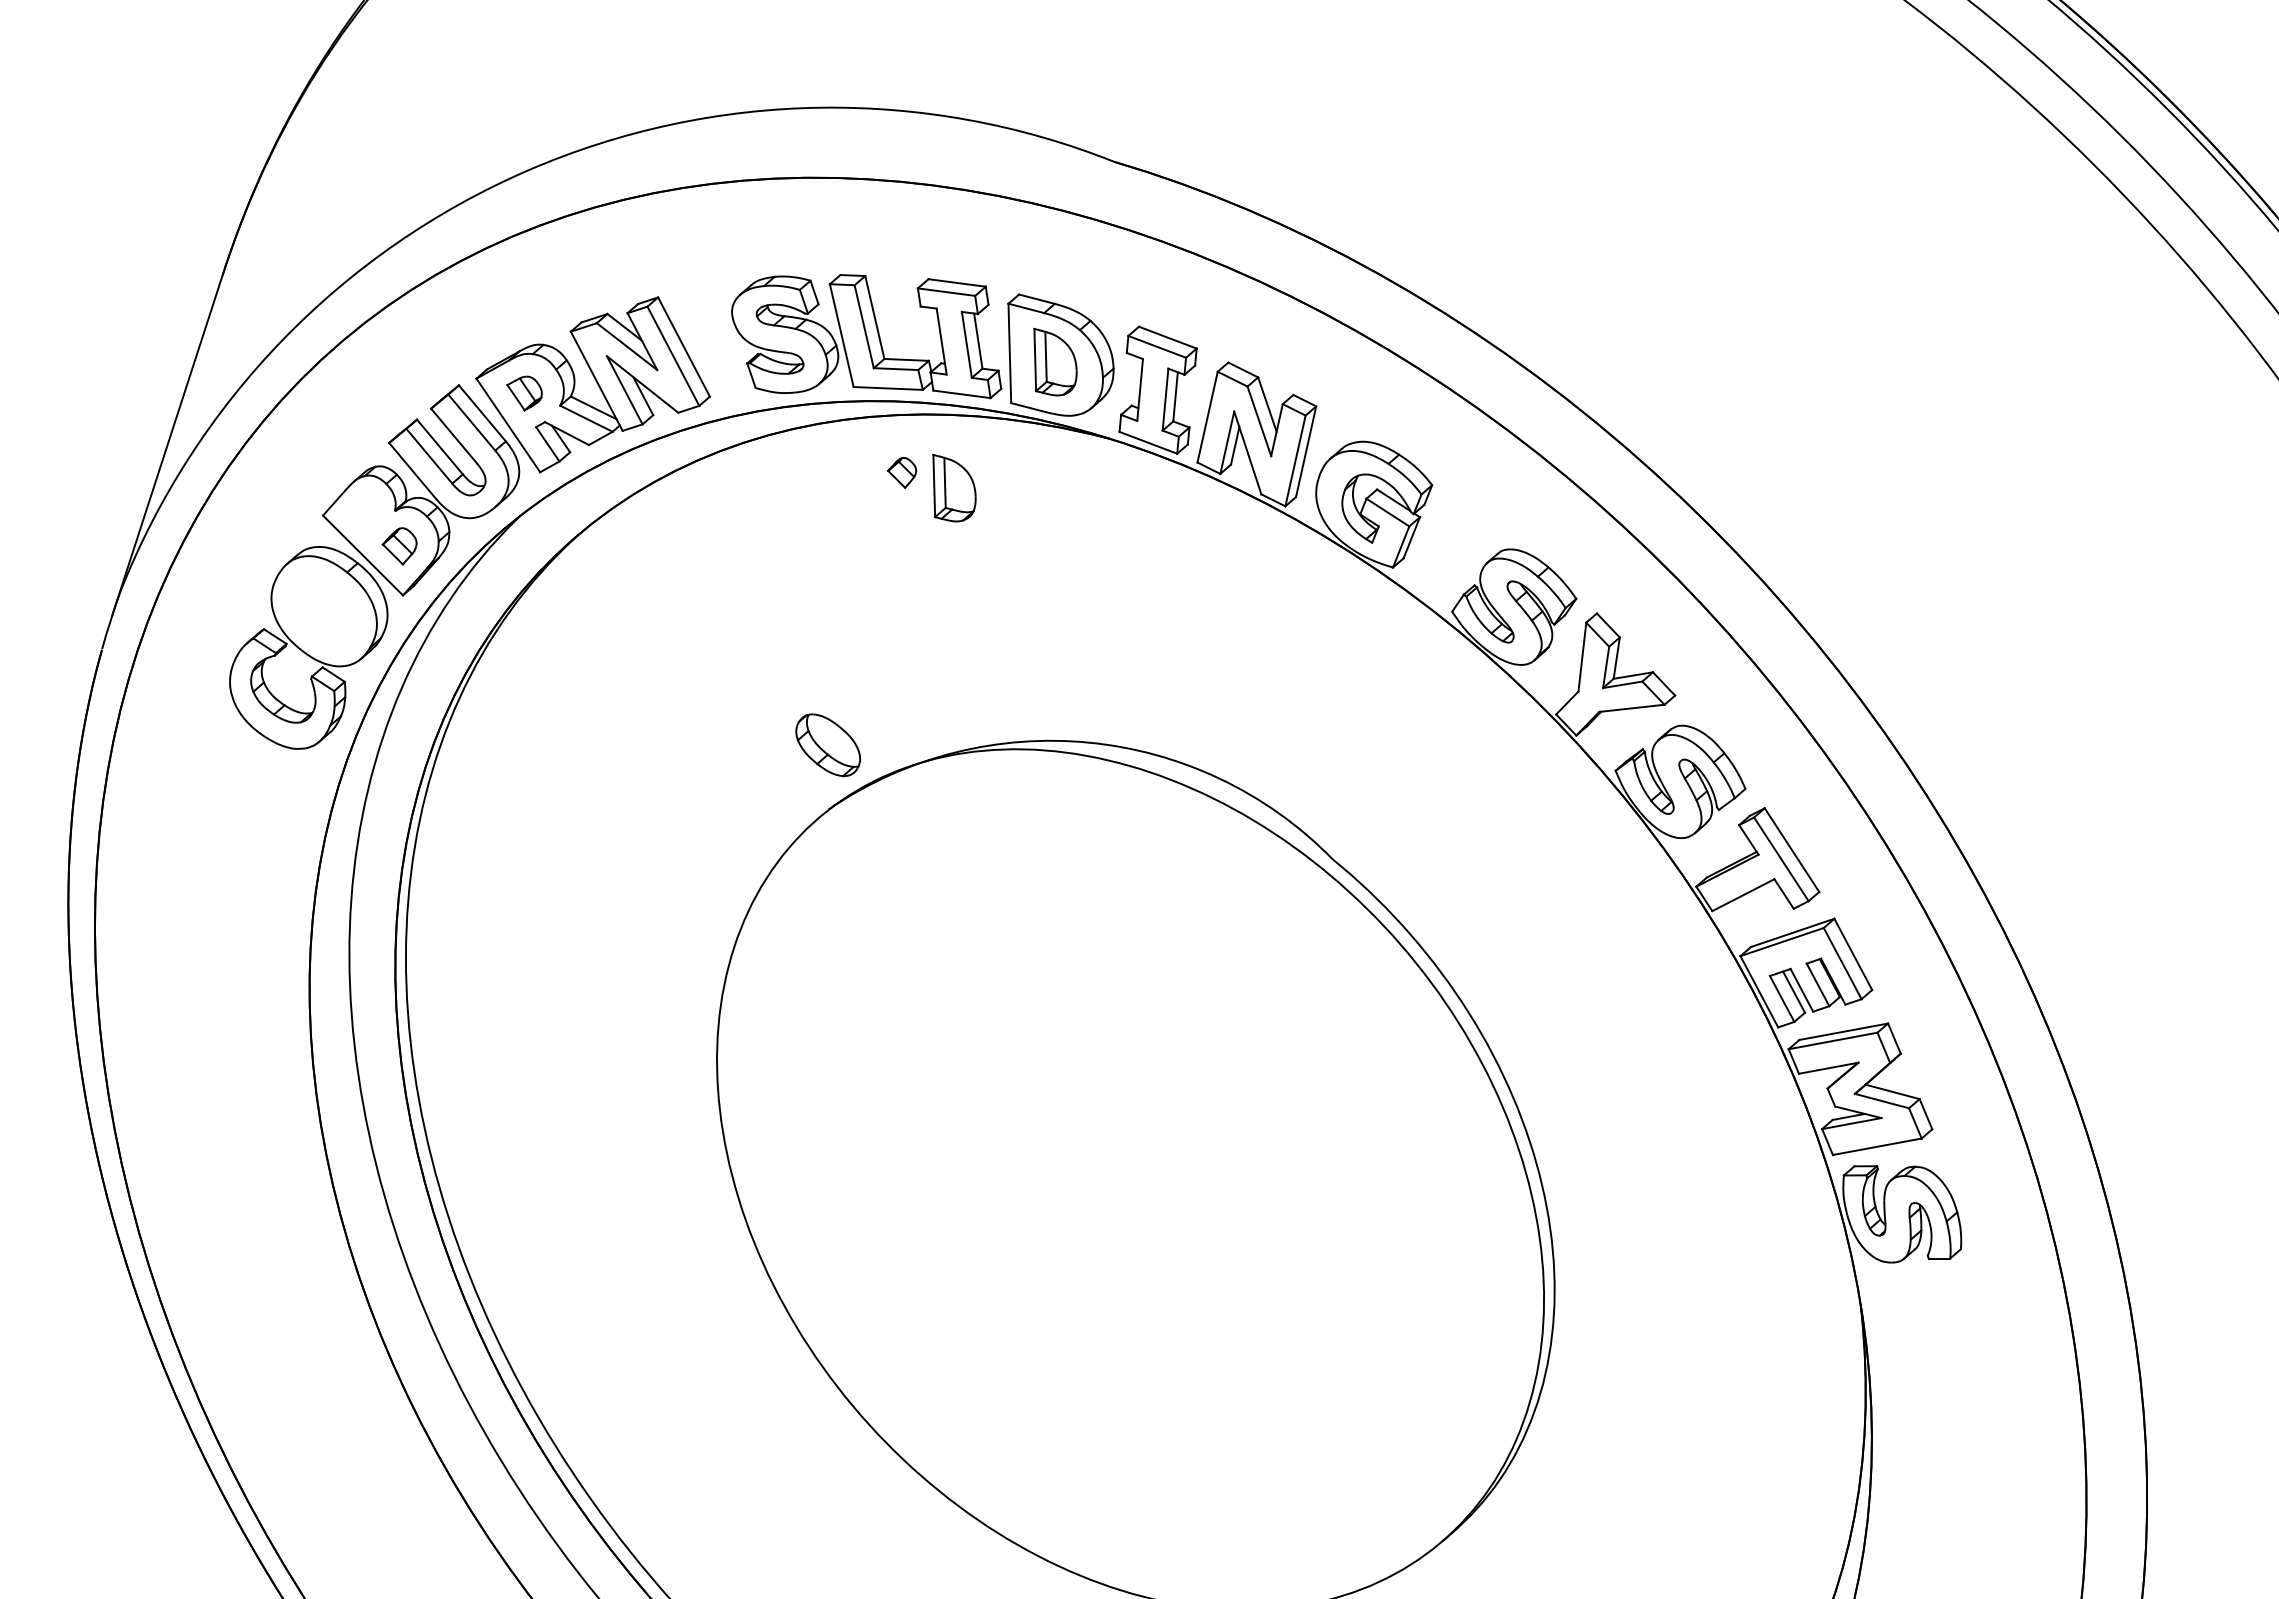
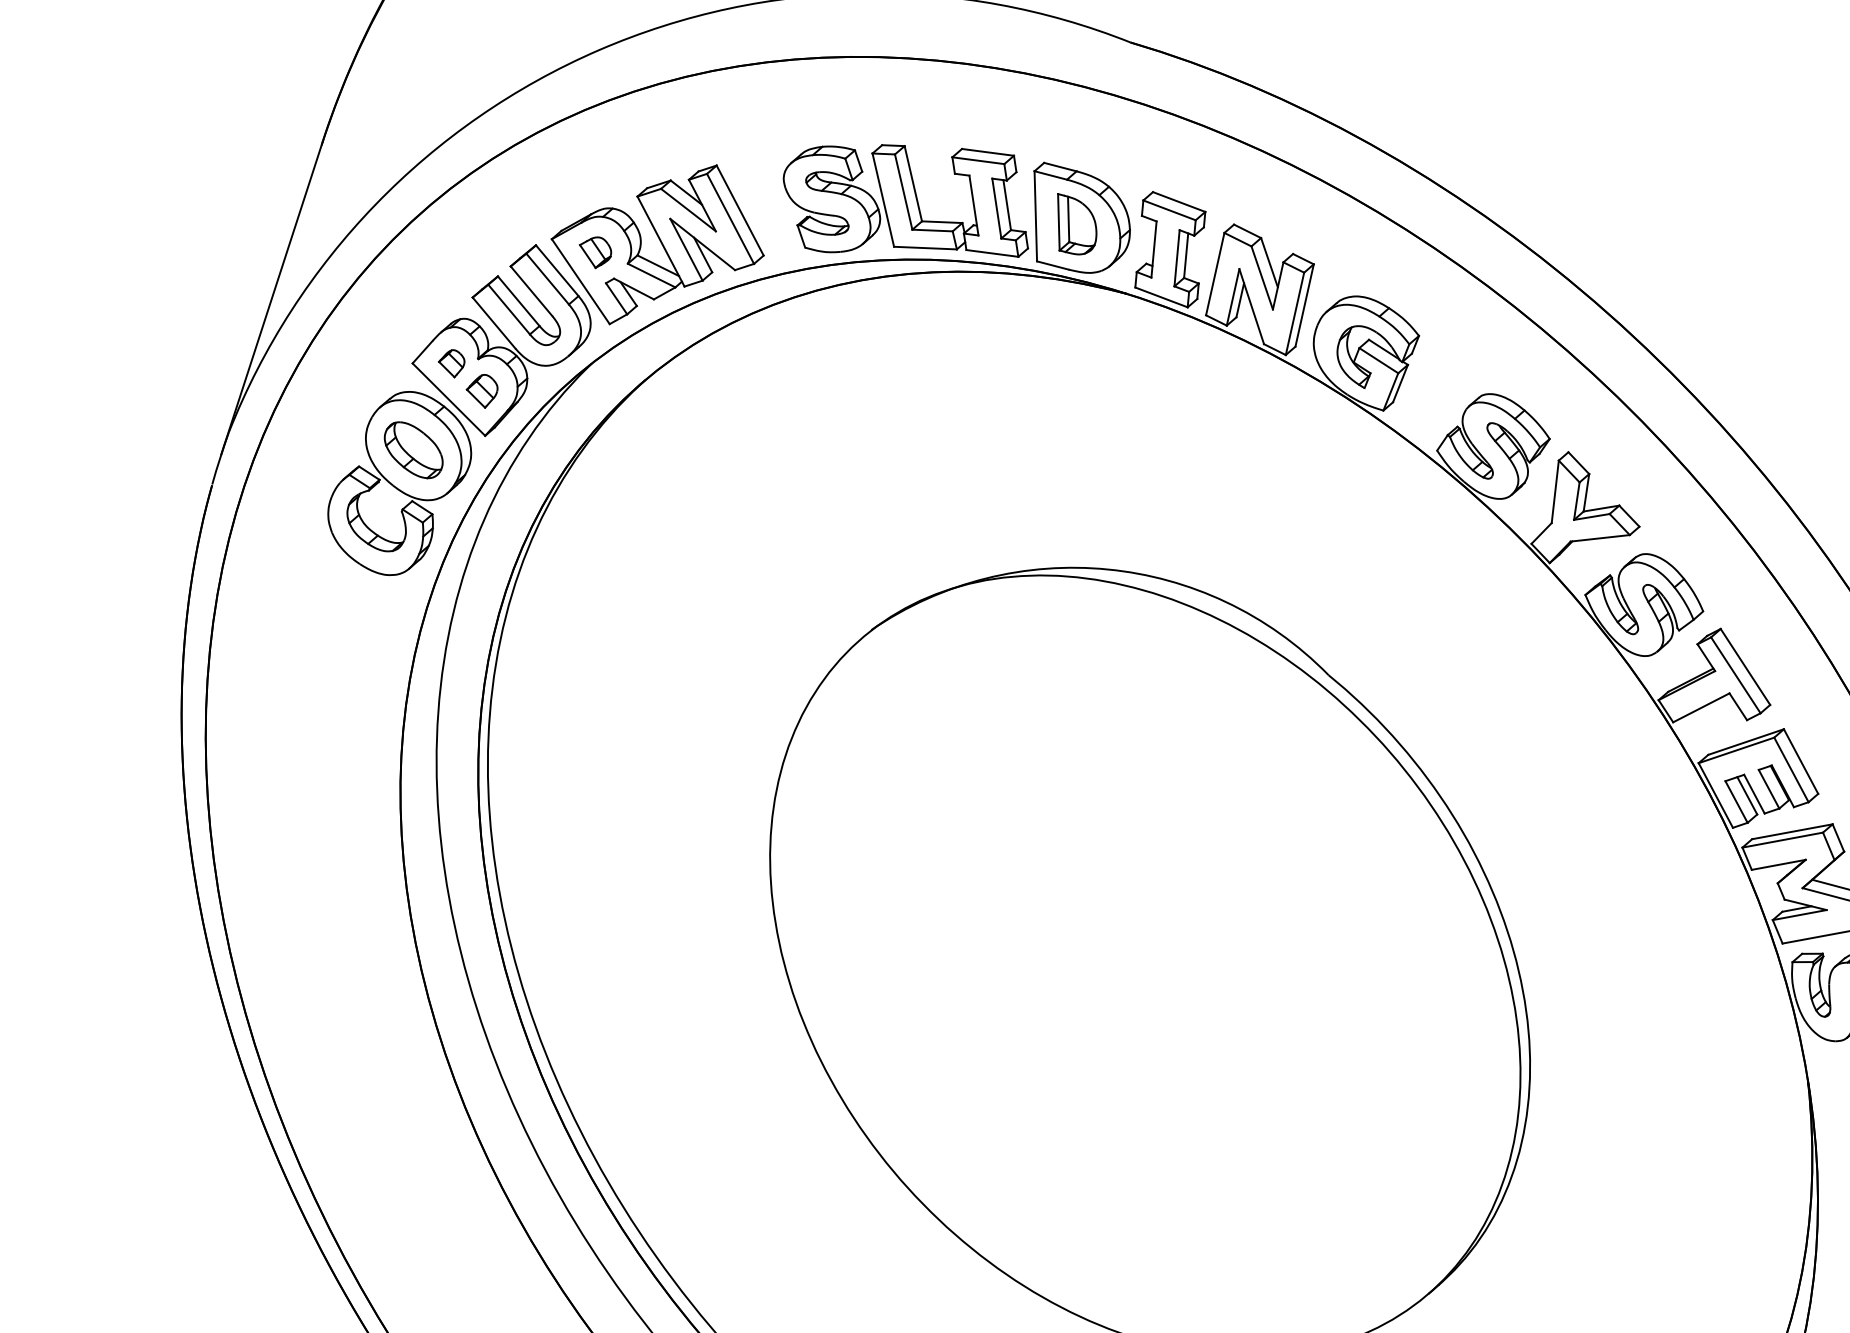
part: (902, 472) -> (452, 363), moved
part: (954, 488) -> (985, 338), removed
part: (827, 745) -> (413, 450), moved

